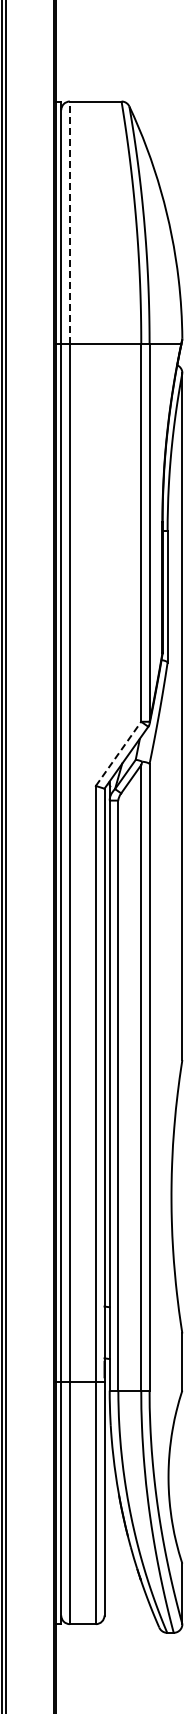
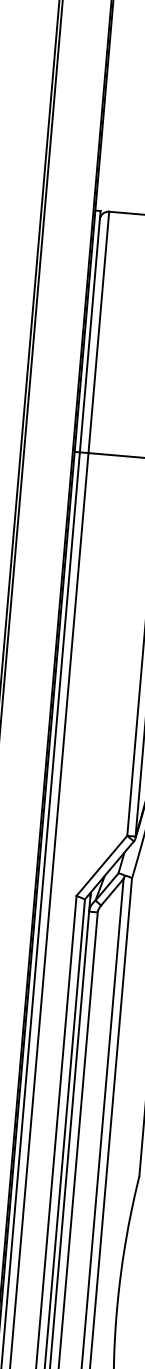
line: (69, 222) -> (98, 332), dashed -> solid
line: (118, 753) -> (101, 865), dashed -> solid

